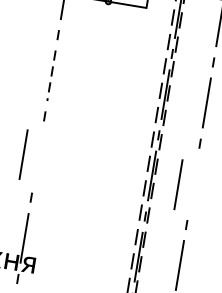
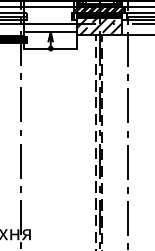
line: (50, 76) -> (20, 105), dashed -> solid
line: (23, 155) -> (20, 161), moved
line: (177, 185) -> (127, 162), moved

